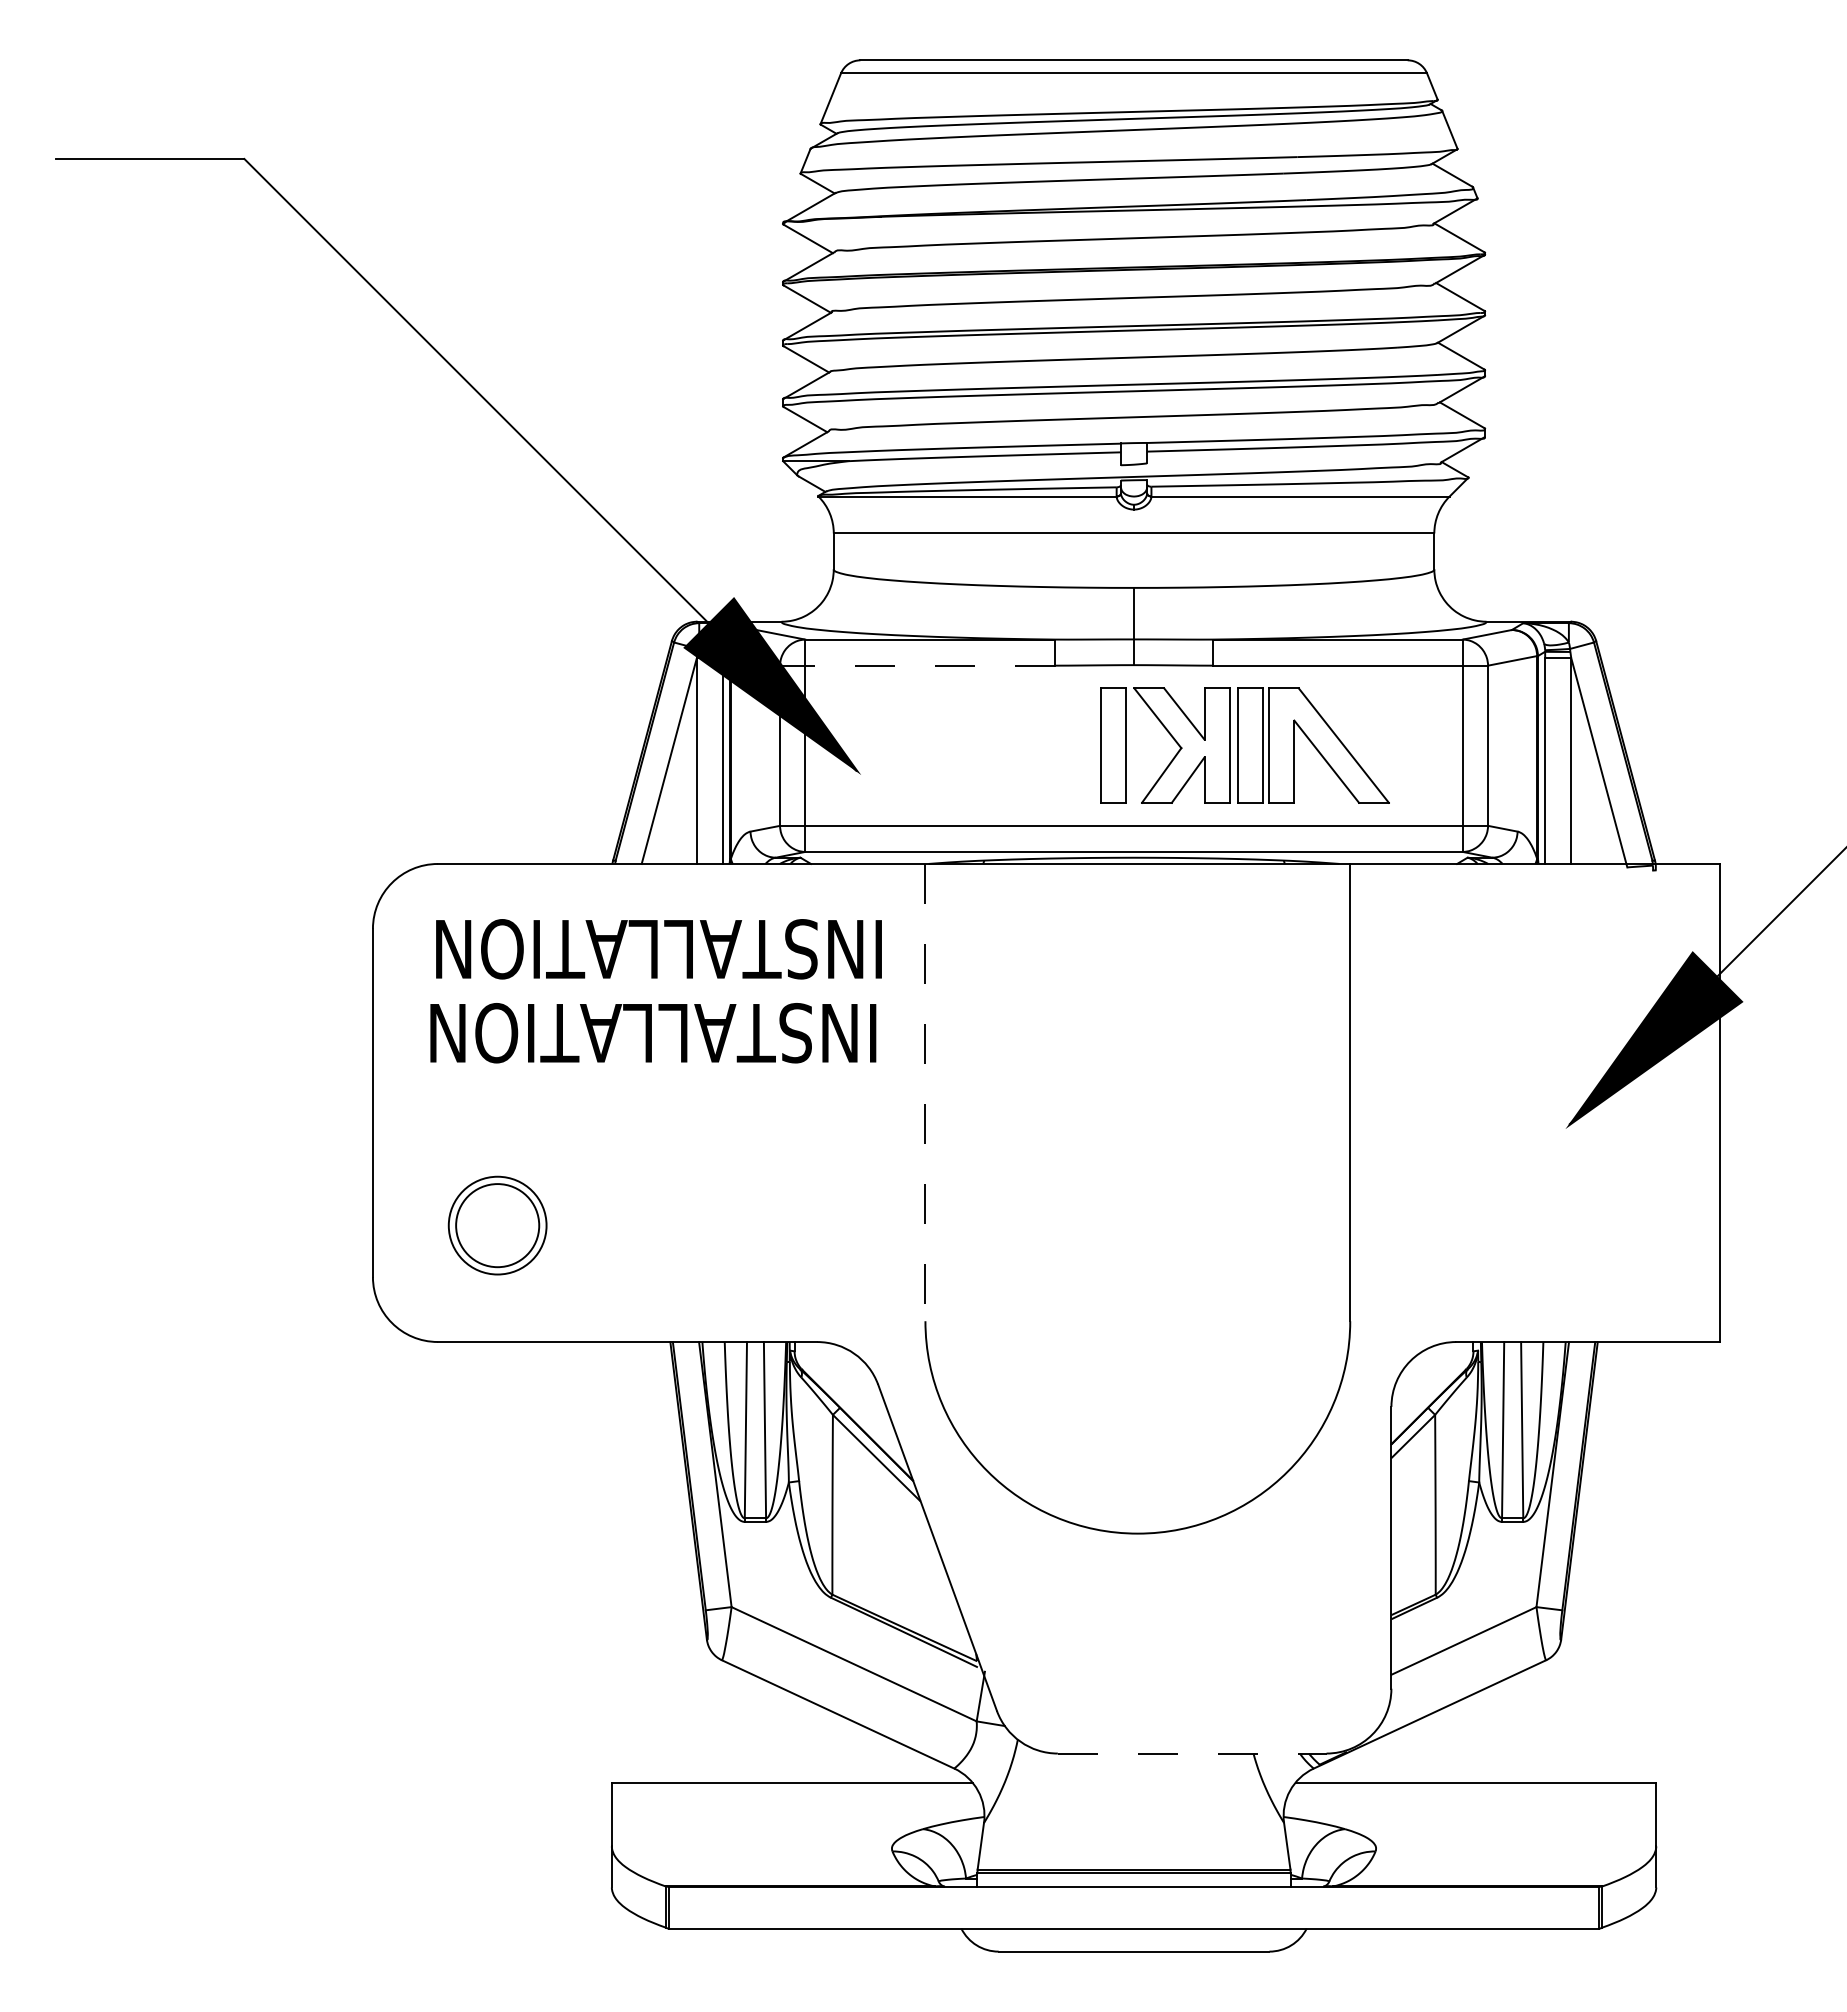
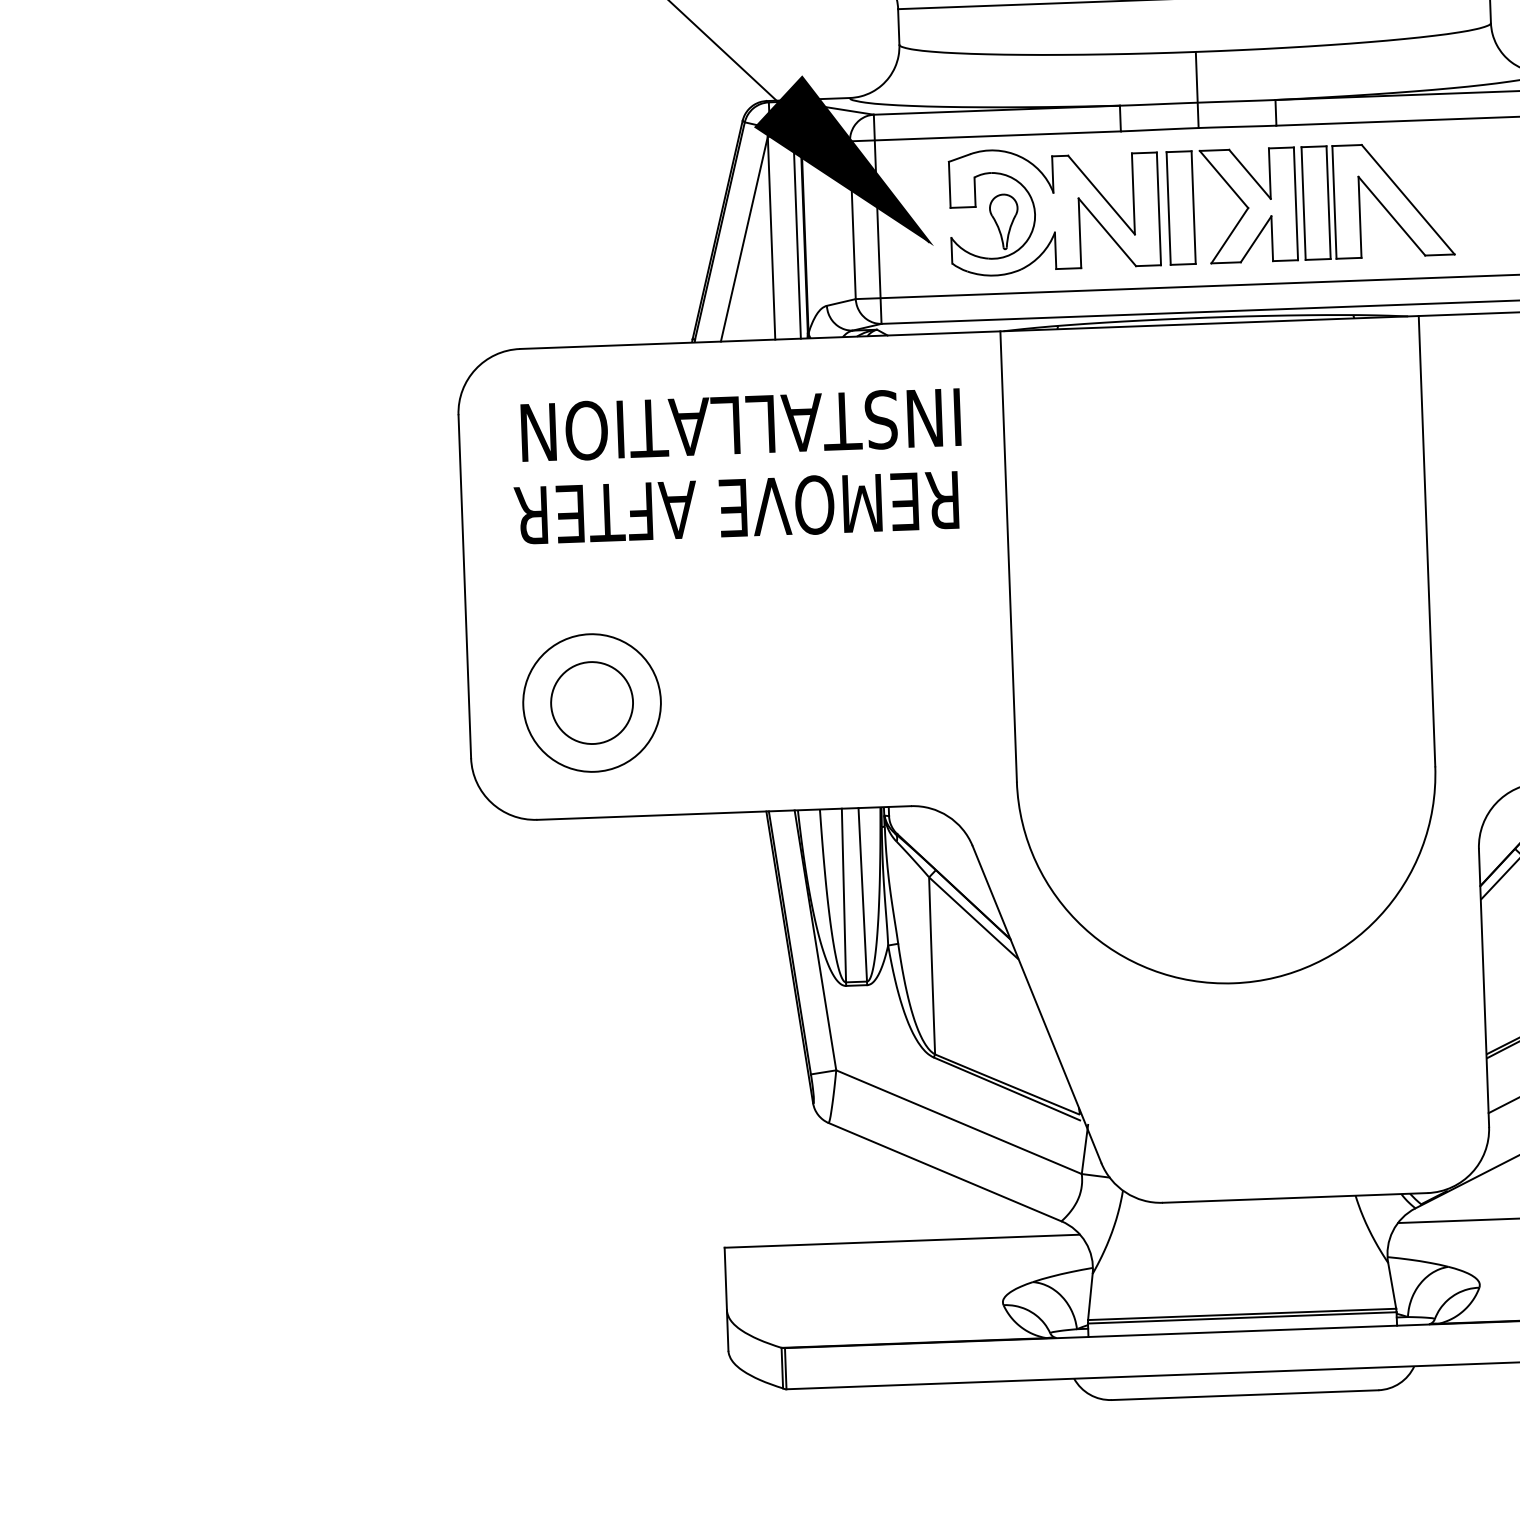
line: (917, 665) -> (985, 136), dashed -> solid
part: (984, 743) -> (1054, 210), added
text: (651, 1033) -> (736, 508), INSTALLATION -> REMOVE AFTER
line: (925, 1092) -> (1008, 556), dashed -> solid
circle: (497, 1225) -> (591, 702), size x1.43
line: (1192, 1753) -> (1295, 1197), dashed -> solid

